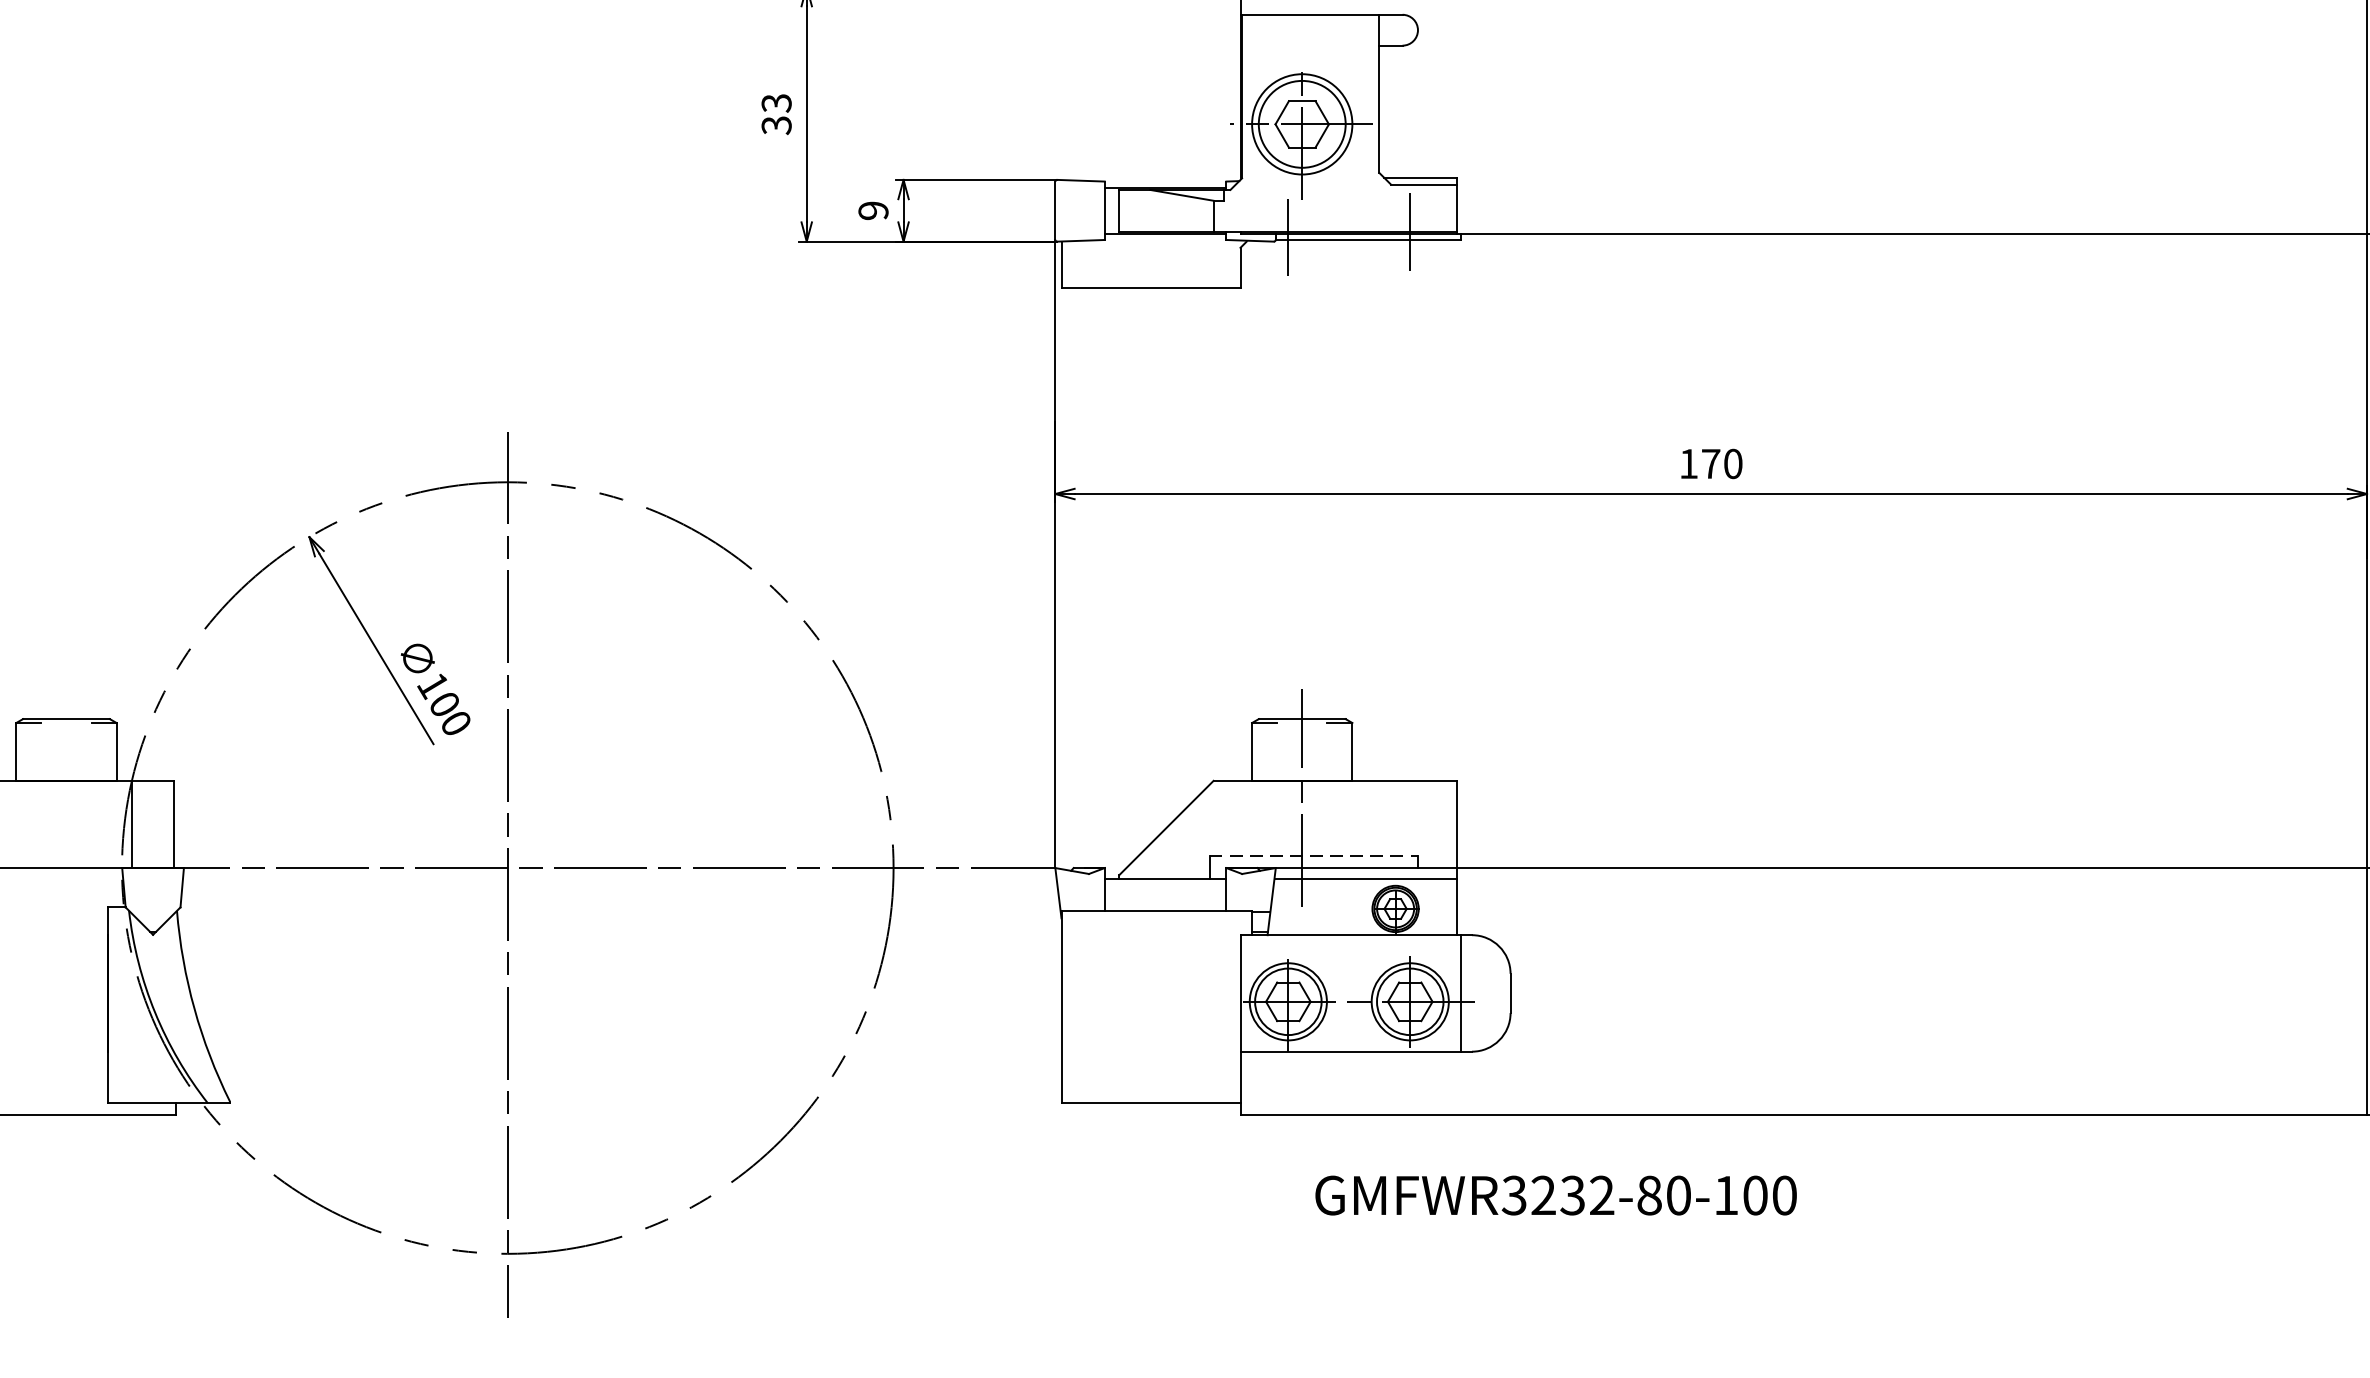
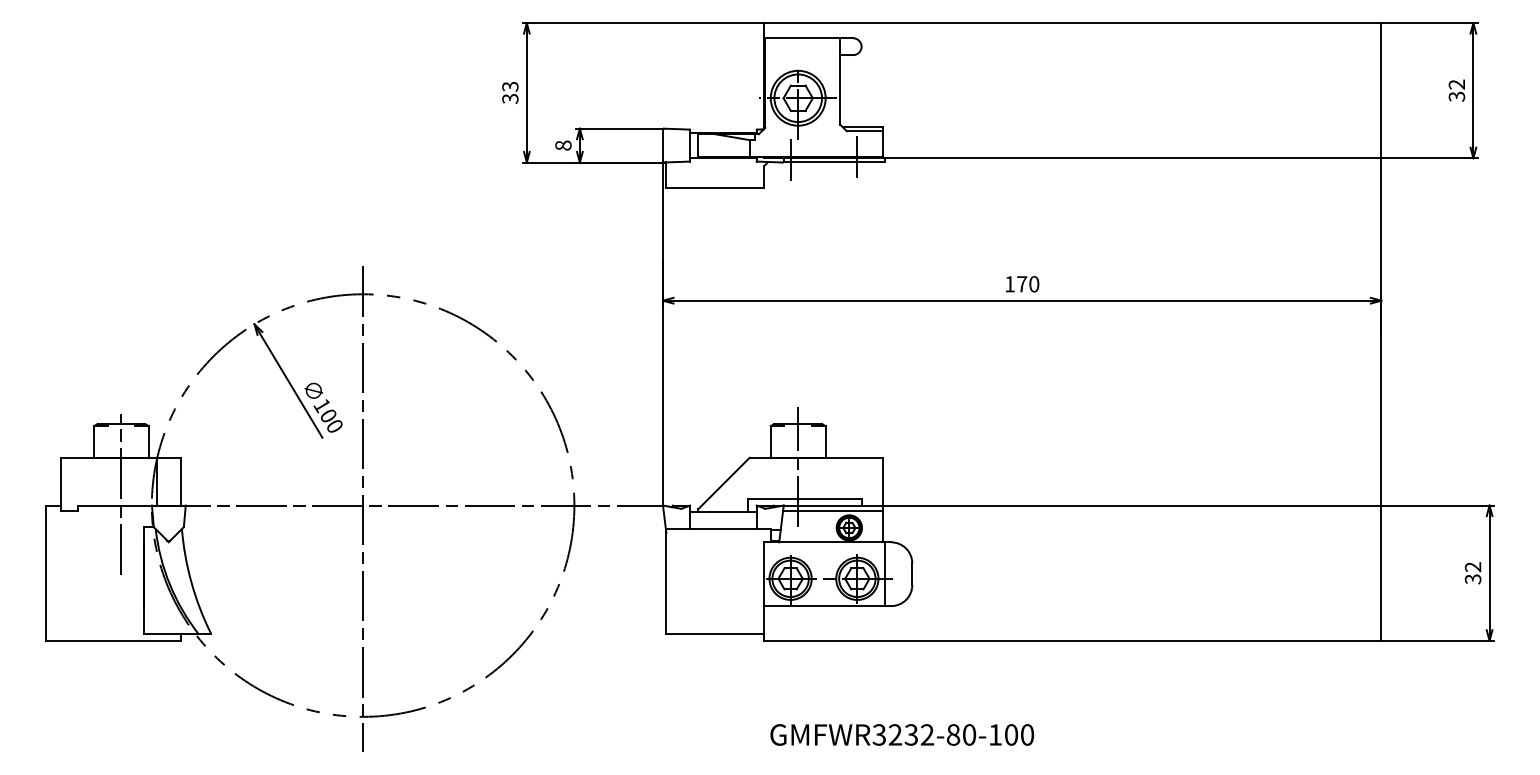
text: (873, 210) -> (563, 145), 9 -> 8
line: (66, 847) -> (121, 494), added
line: (1315, 855) -> (805, 498), dashed -> solid
text: (1556, 1194) -> (902, 734), moved

